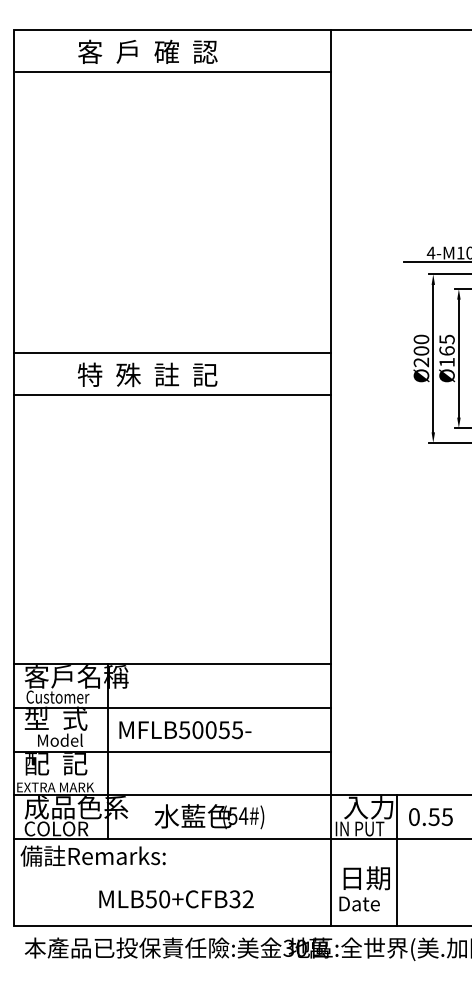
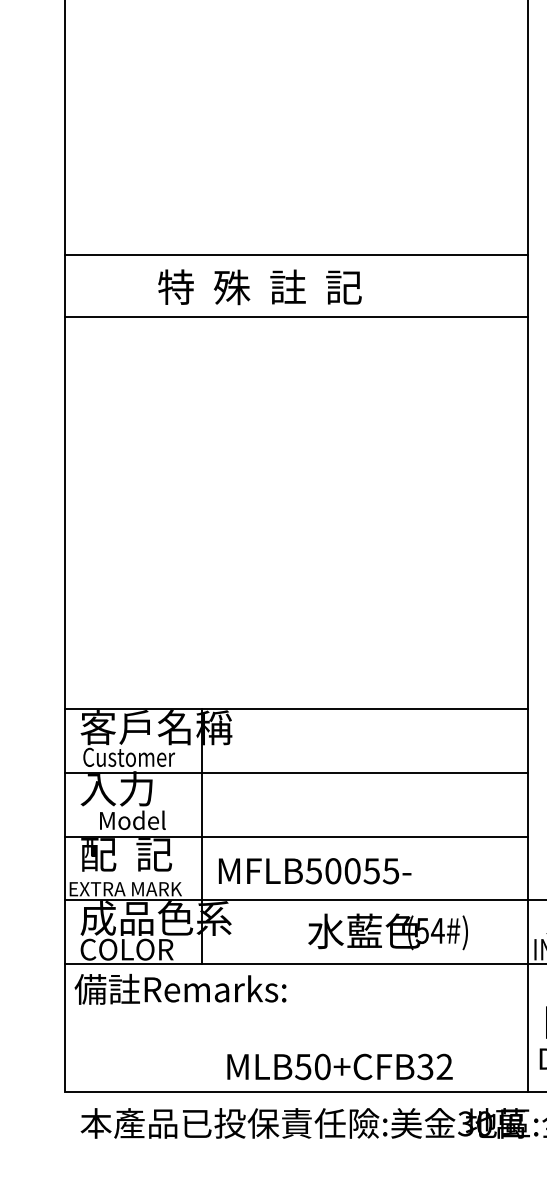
text: (55, 718) -> (125, 788), 型  式 -> 入力
text: (185, 730) -> (315, 871), moved
text: (209, 816) -> (388, 931), moved
text: (176, 899) -> (340, 1067), moved

